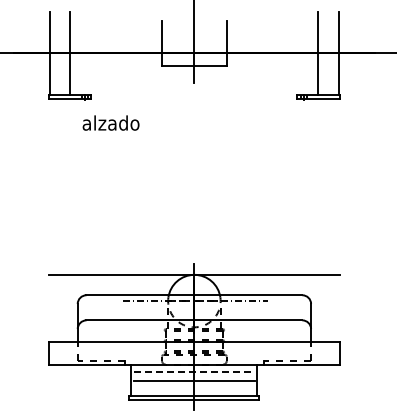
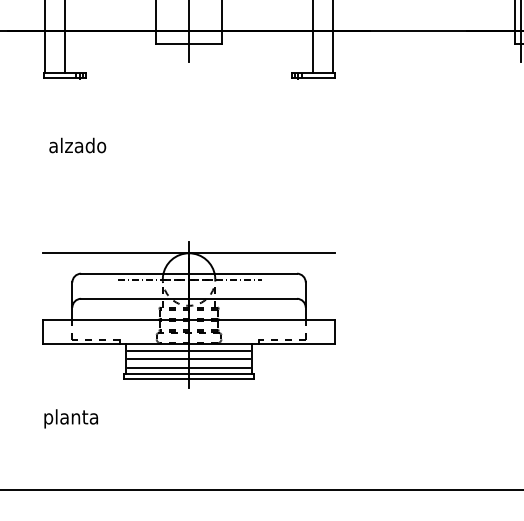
text: (110, 123) -> (77, 145), moved
line: (194, 372) -> (189, 350), dashed -> solid
line: (193, 390) -> (188, 368), added

